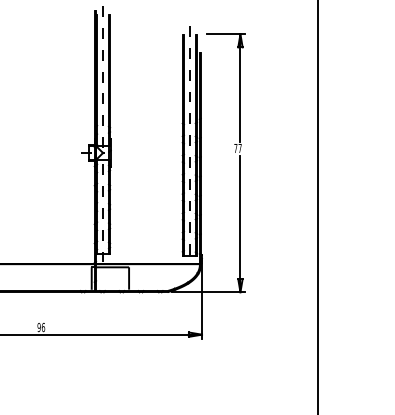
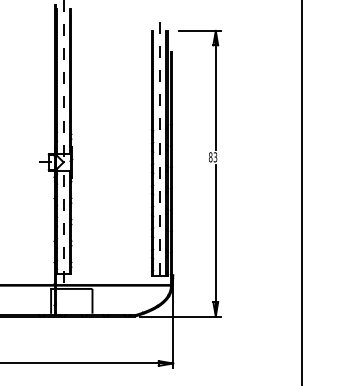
text: (237, 148) -> (212, 157), 77 -> 83

